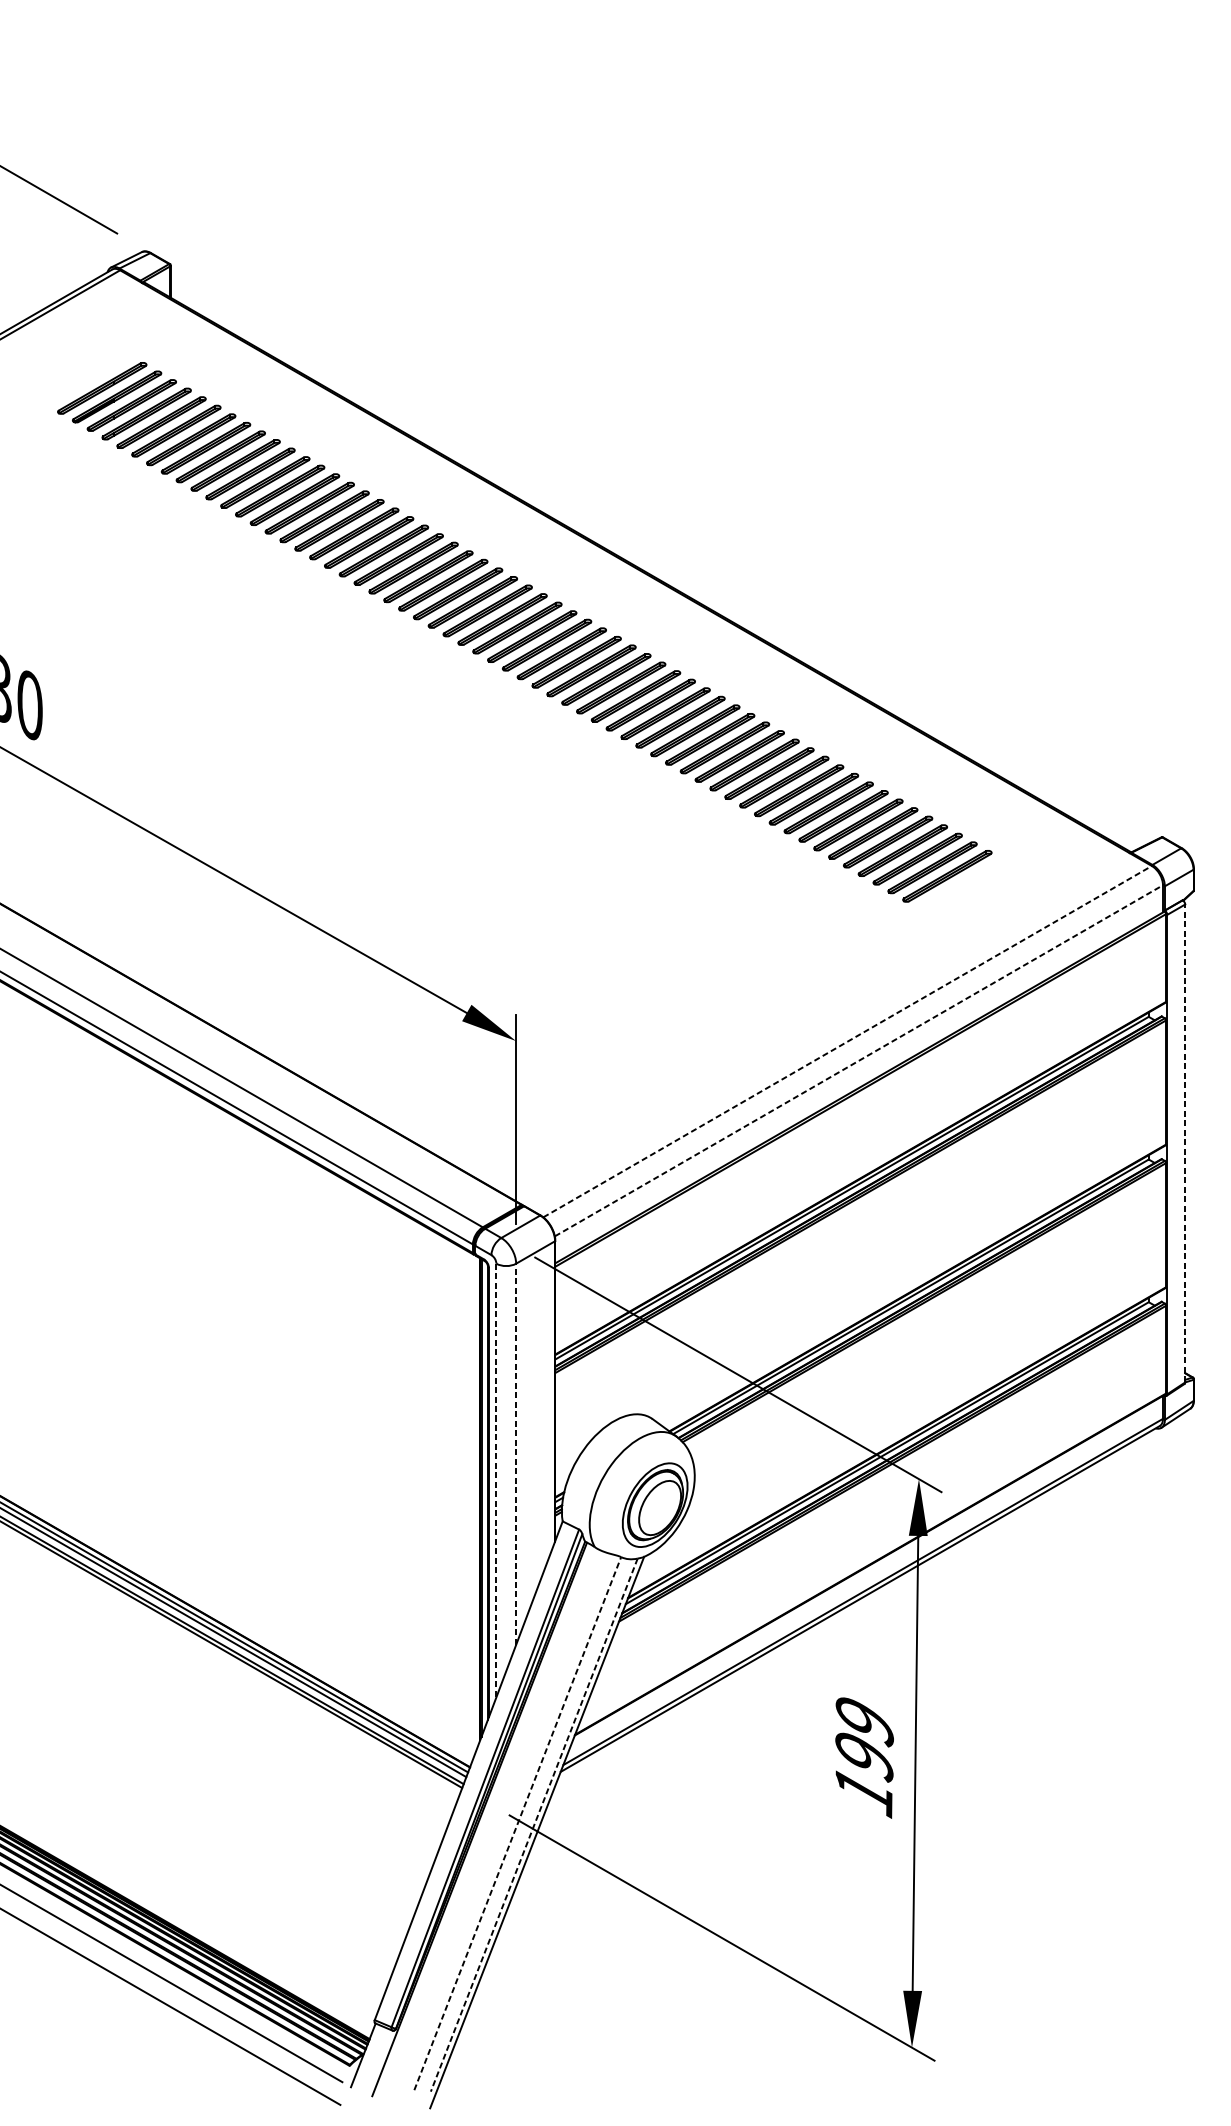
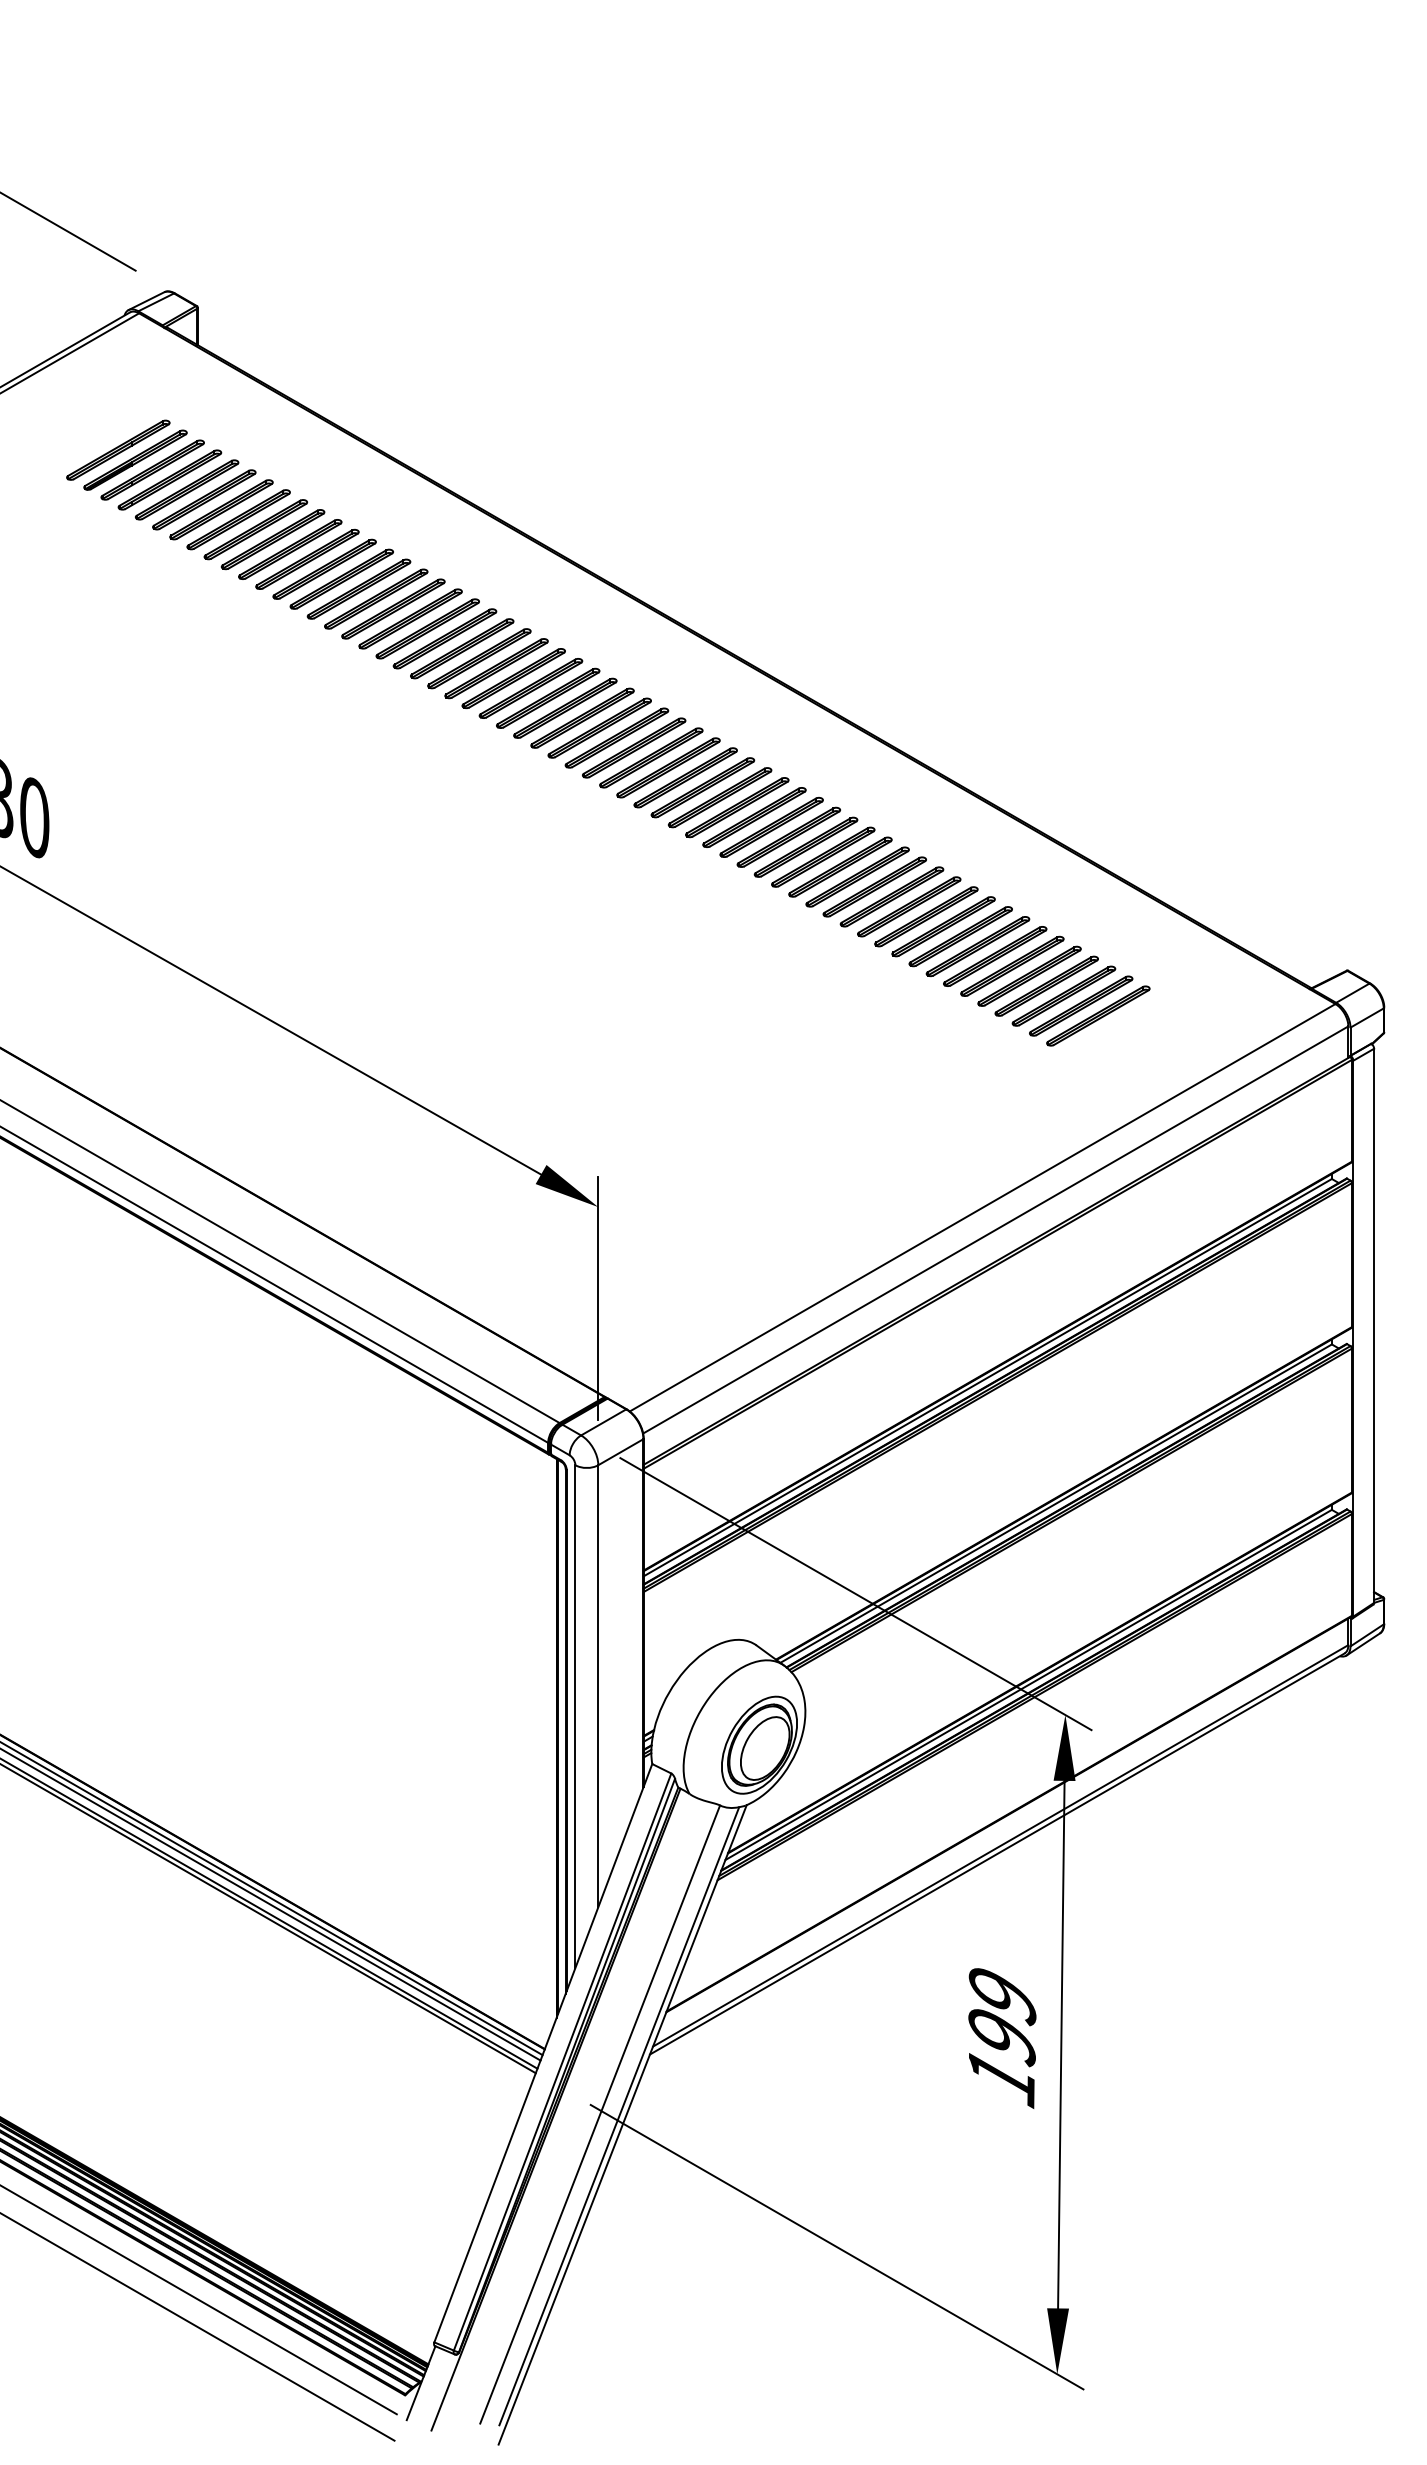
line: (848, 1041) -> (983, 1207), dashed -> solid
line: (859, 1060) -> (996, 1229), dashed -> solid
line: (1185, 1143) -> (1374, 1325), dashed -> solid
line: (516, 1453) -> (598, 1685), dashed -> solid
line: (496, 1481) -> (575, 1717), dashed -> solid
line: (518, 1823) -> (600, 2114), dashed -> solid
line: (534, 1825) -> (619, 2116), dashed -> solid

